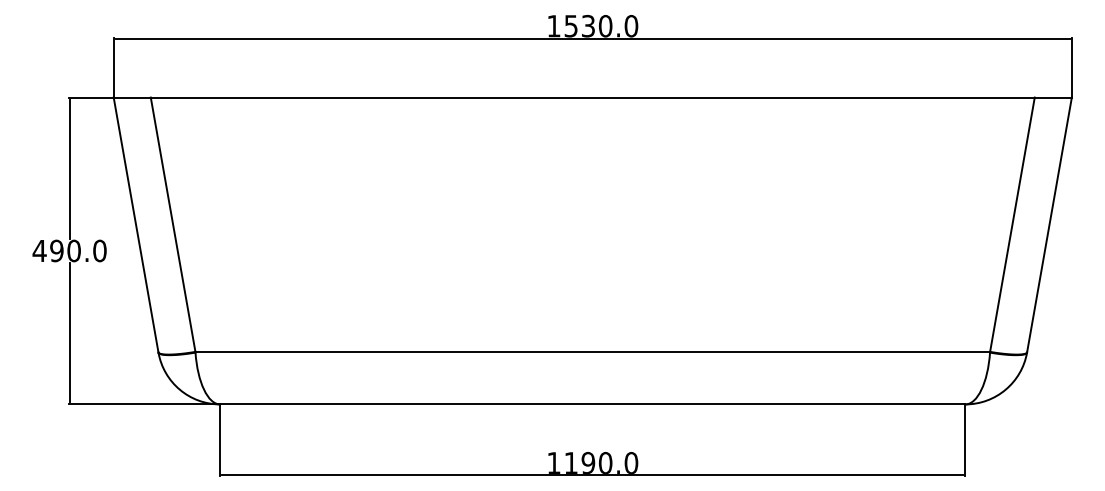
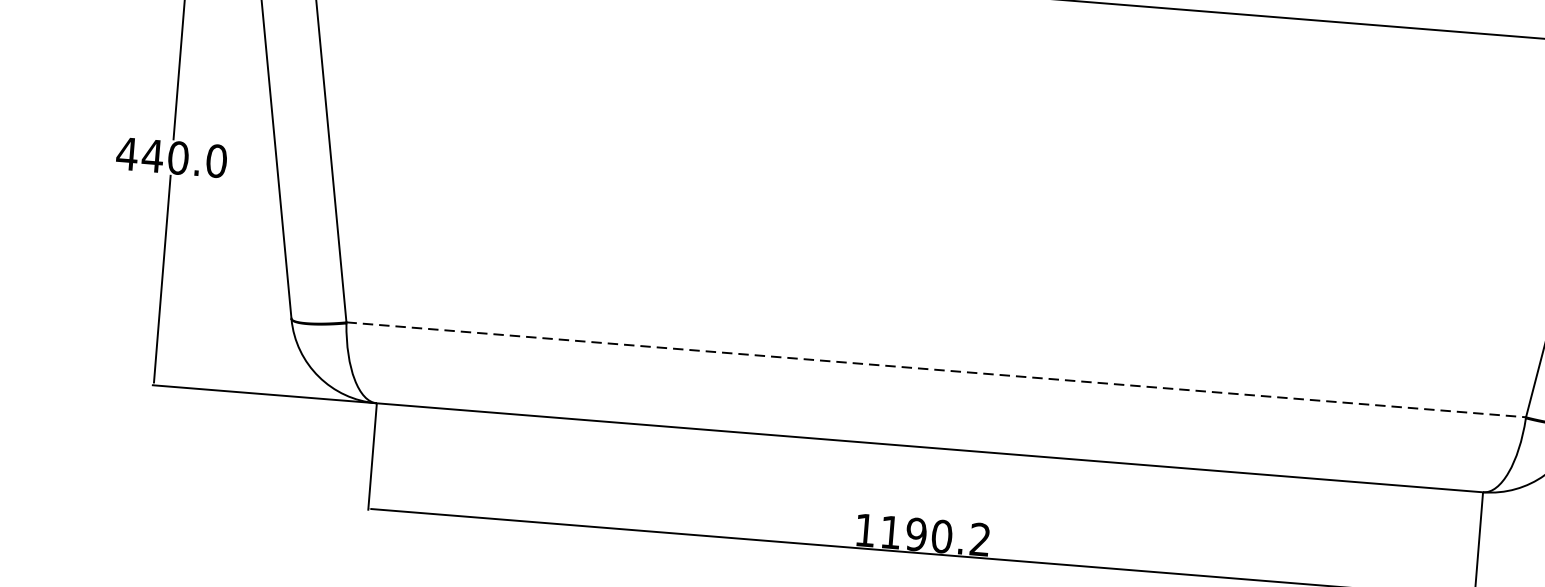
text: (56, 250) -> (152, 155), 490.0 -> 440.0
line: (593, 351) -> (937, 369), solid -> dashed
text: (631, 462) -> (980, 538), 1190.0 -> 1190.2

